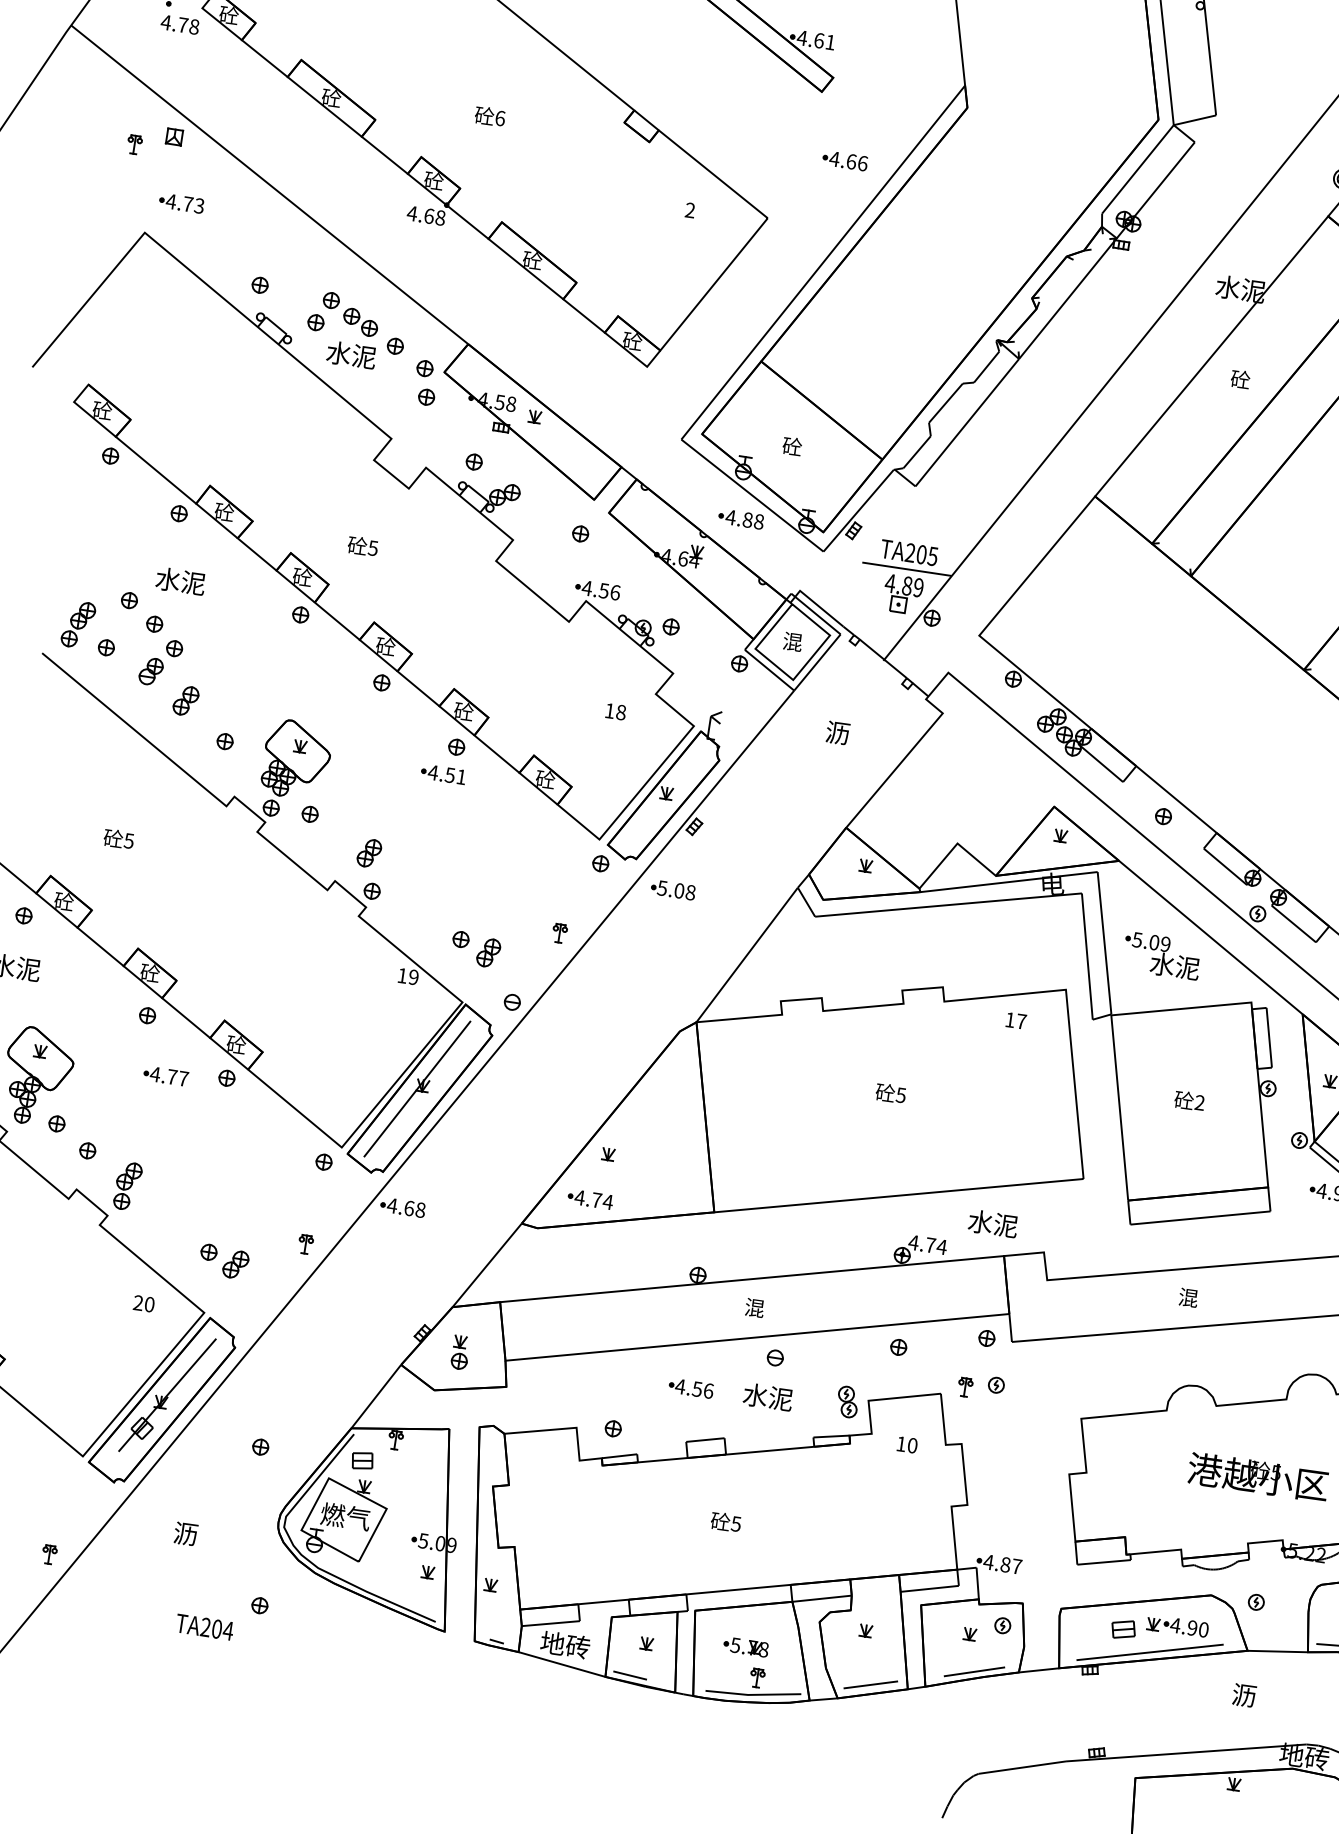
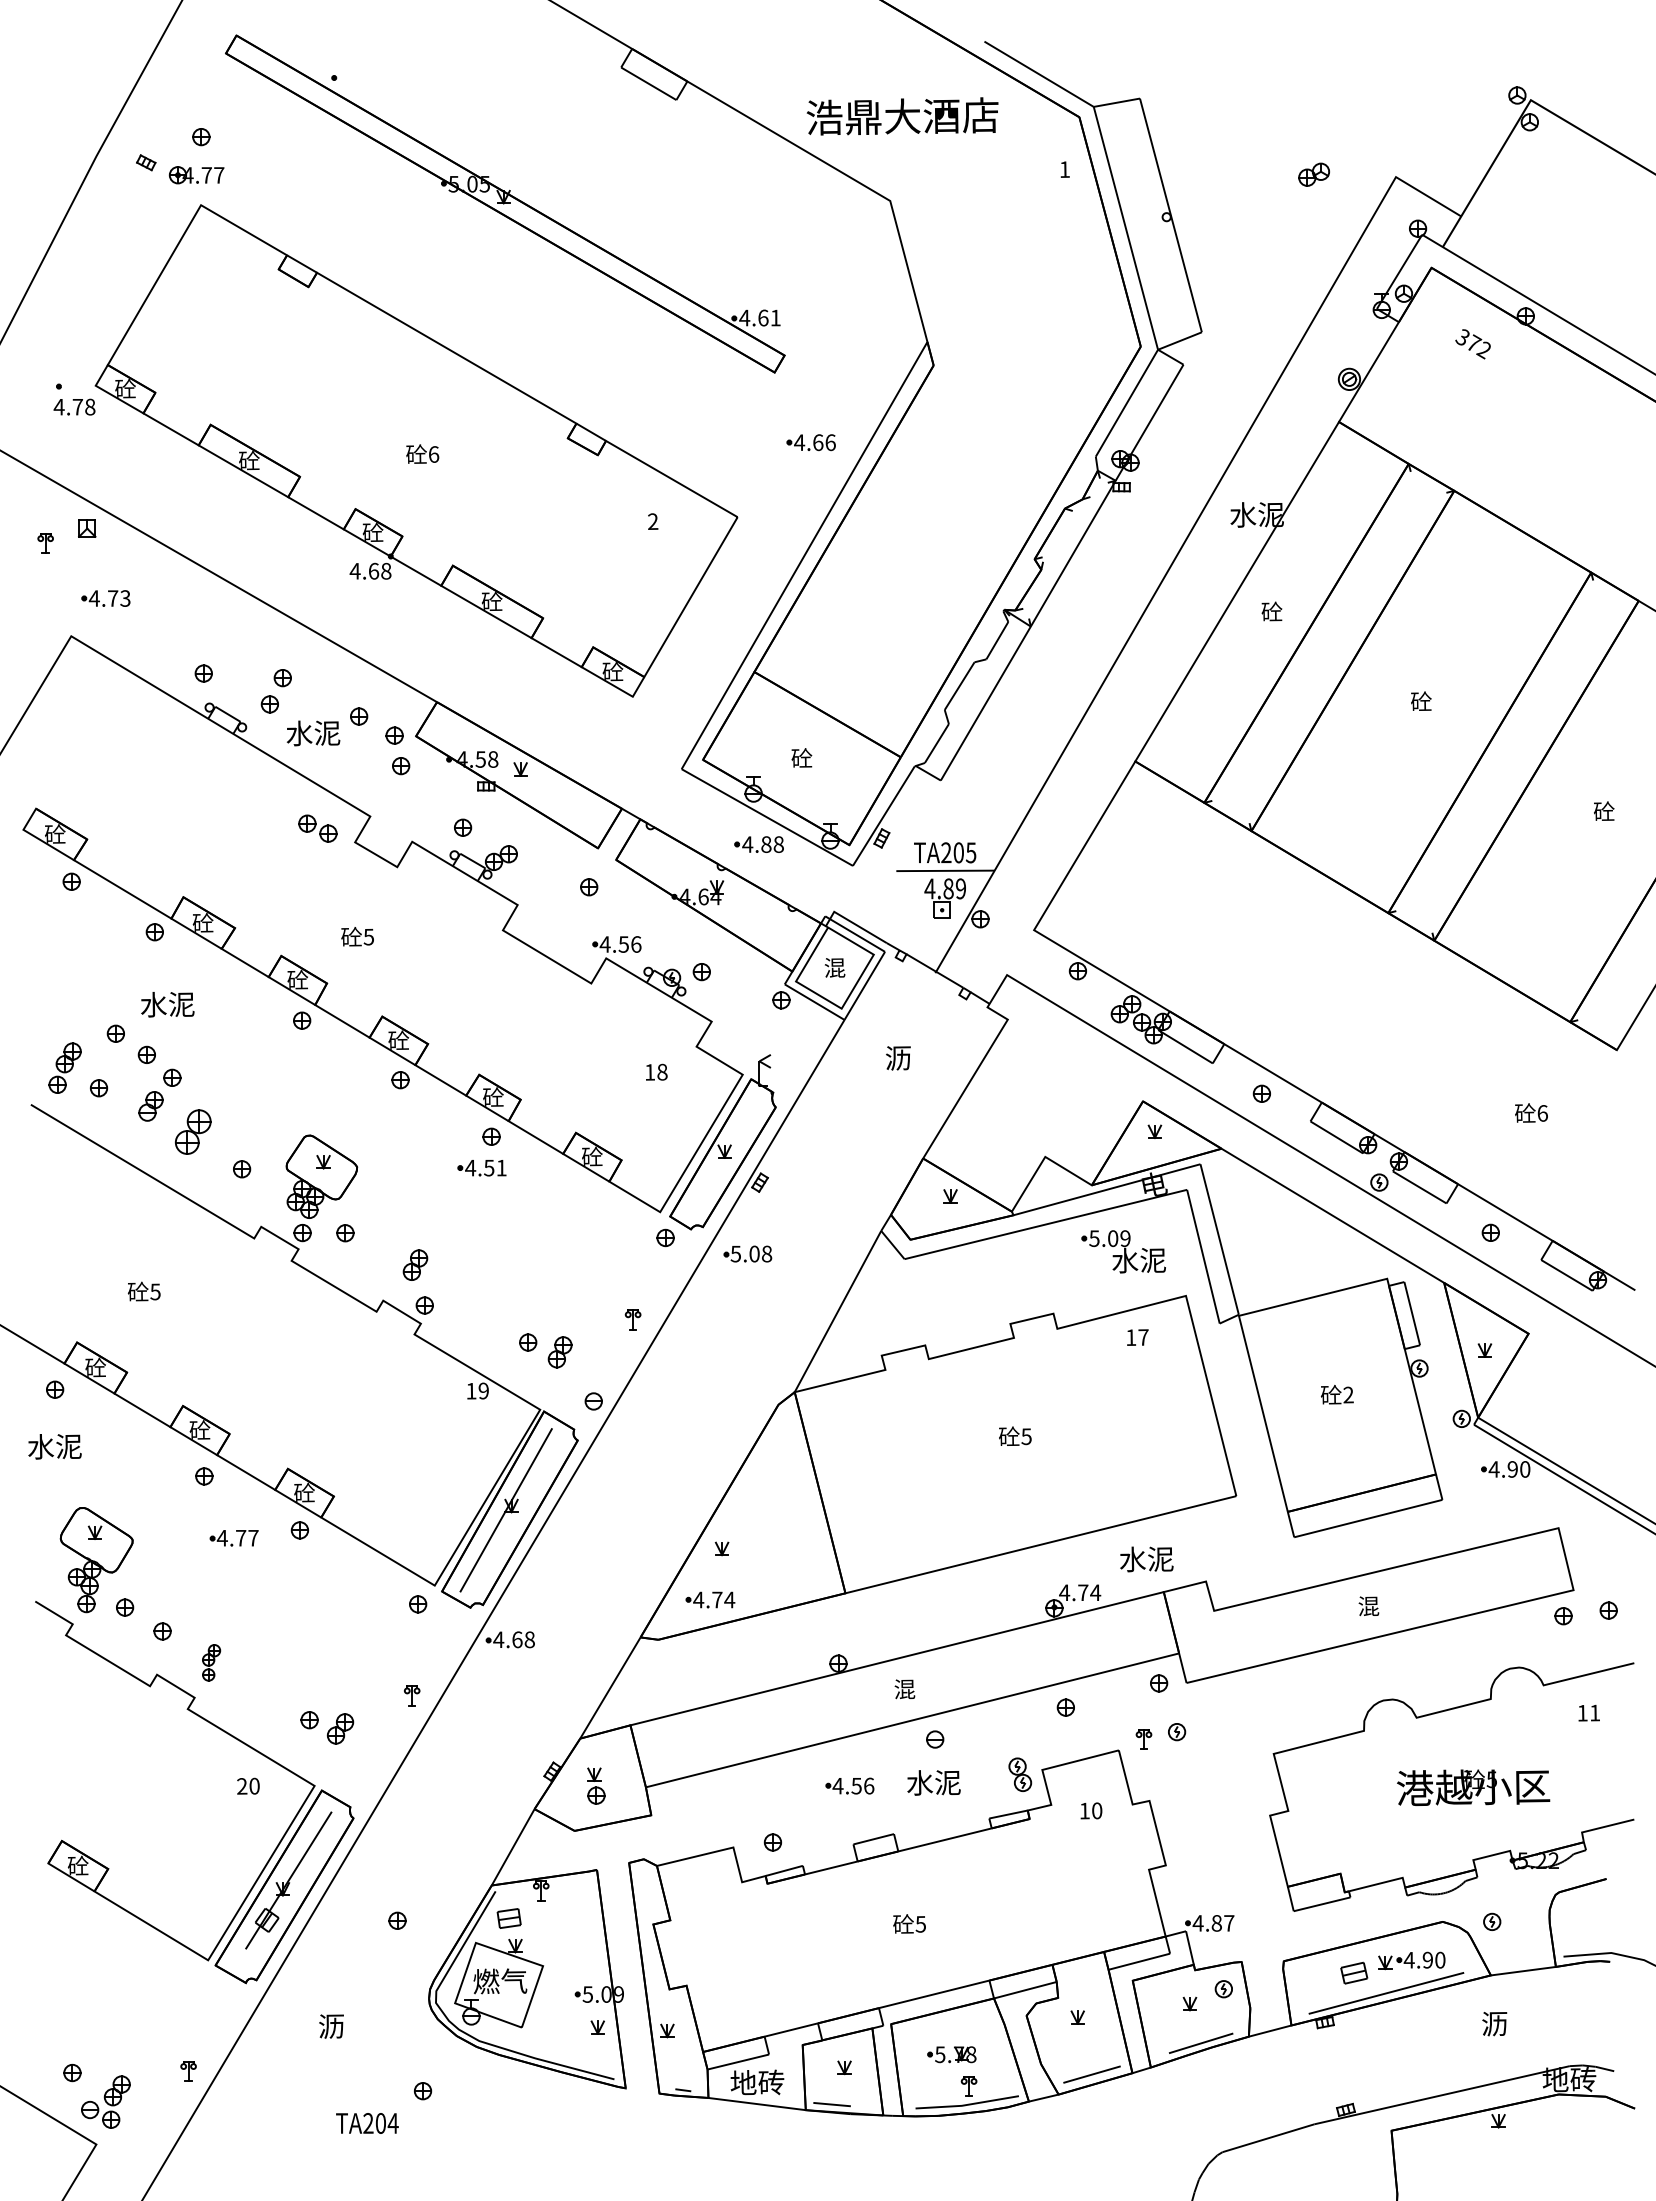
part: (360, 322) -> (317, 828), moved
part: (186, 700) -> (193, 1131), size x1.4
part: (1162, 955) -> (1123, 1251), moved
part: (127, 1186) -> (211, 1662), size x0.7

